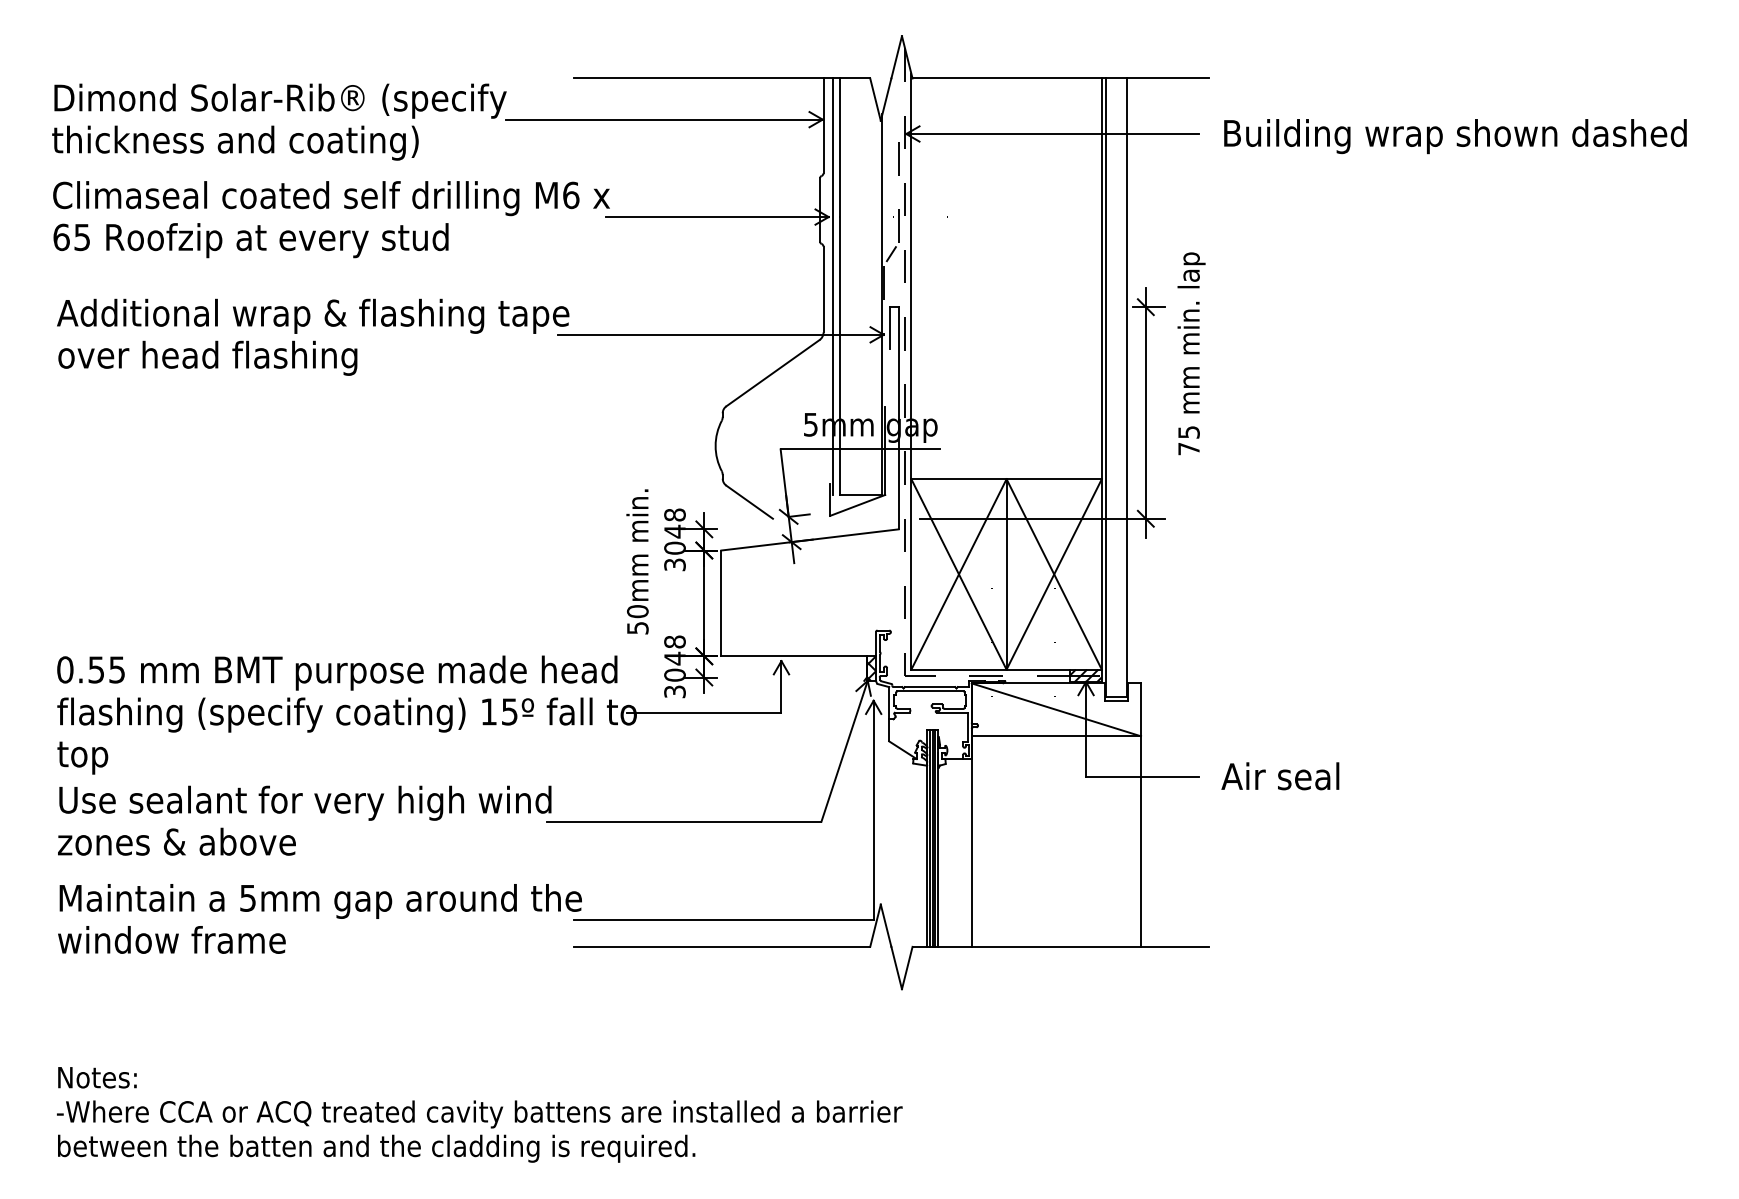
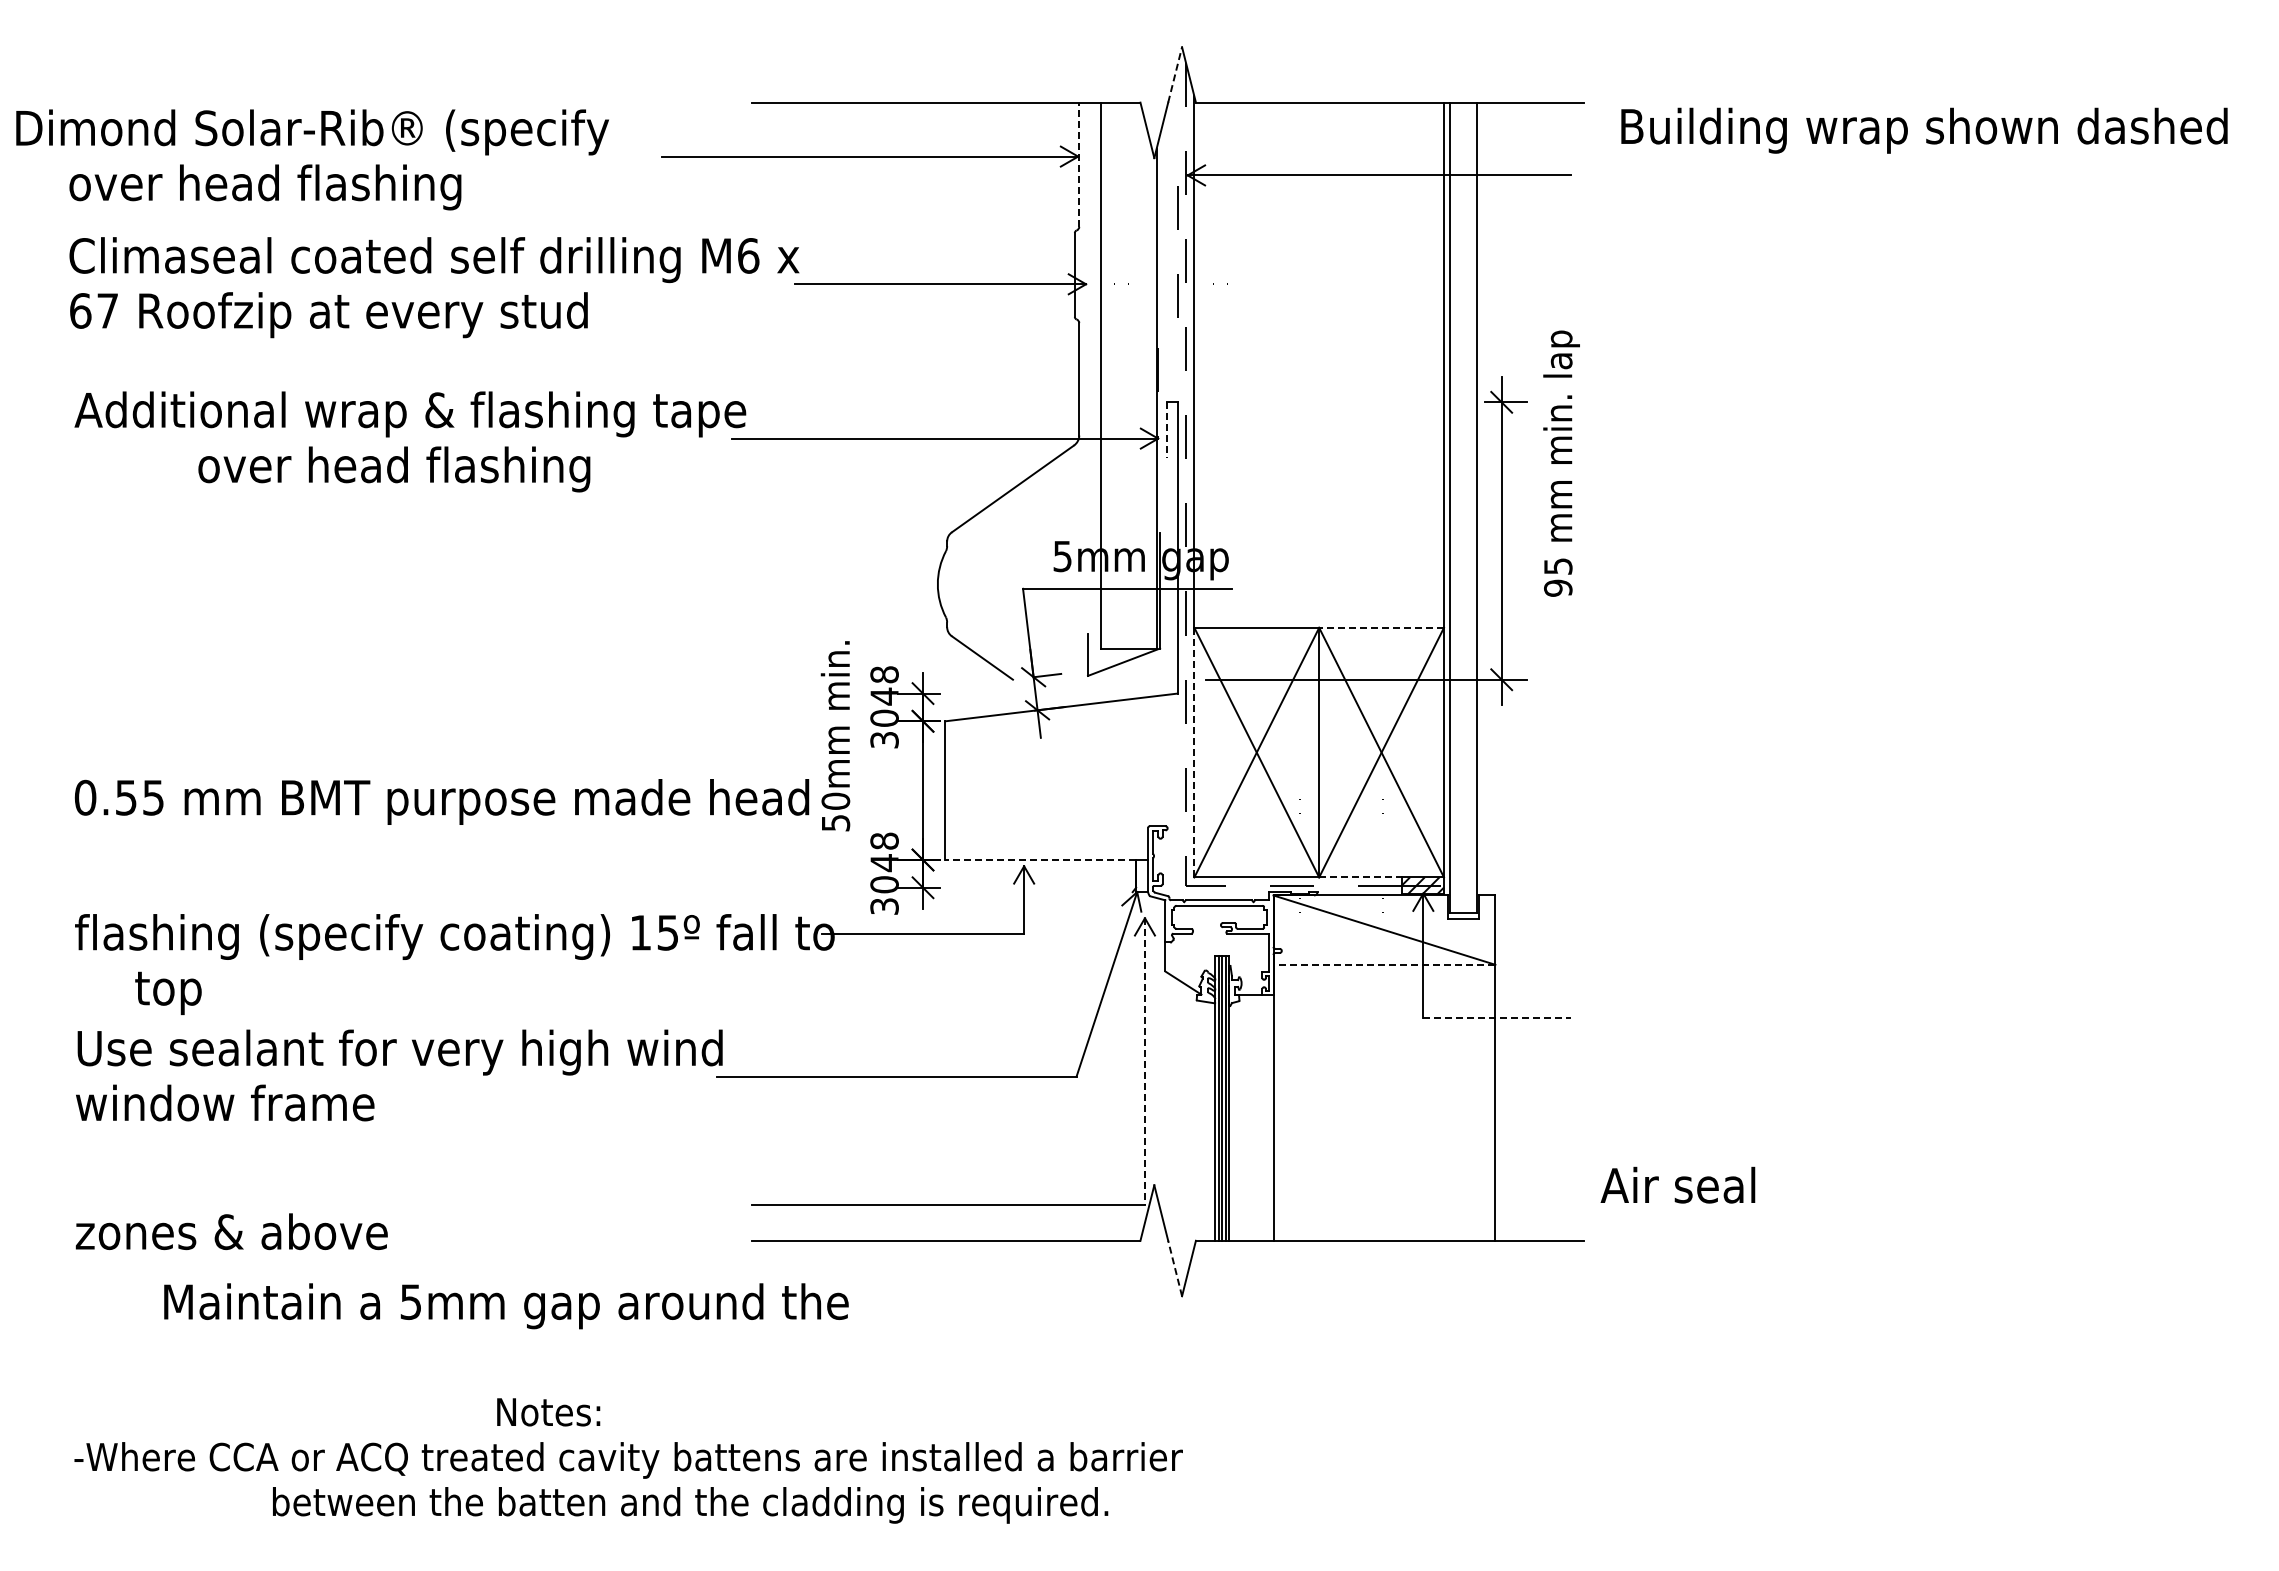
line: (896, 57) -> (1175, 74), solid -> dashed
text: (280, 101) -> (312, 132), moved
line: (823, 125) -> (1079, 164), solid -> dashed
text: (1455, 136) -> (1924, 130), moved
text: (235, 143) -> (308, 187), thickness and coating) -> over head flashing
text: (82, 237) -> (107, 310), 65 -> 67
line: (890, 253) -> (1167, 332), removed
line: (832, 286) -> (1091, 375), removed
line: (890, 328) -> (1166, 430), solid -> dashed
text: (207, 358) -> (394, 469), moved
text: (1189, 448) -> (1558, 587), 75 -> 95
line: (1054, 478) -> (1381, 627), solid -> dashed
line: (911, 574) -> (1194, 752), solid -> dashed
line: (793, 655) -> (1040, 859), solid -> dashed
hatch: (871, 668) -> (1142, 875), removed
line: (1038, 669) -> (1360, 877), solid -> dashed
text: (336, 672) -> (441, 801), moved
line: (1056, 736) -> (1384, 964), solid -> dashed
text: (82, 757) -> (168, 992), moved
text: (1279, 775) -> (1677, 1184), moved
line: (1142, 777) -> (1497, 1018), solid -> dashed
line: (873, 810) -> (1144, 1061), solid -> dashed
text: (176, 841) -> (231, 1102), zones & above -> window frame
text: (320, 901) -> (506, 1306), moved
text: (176, 939) -> (231, 1231), window frame -> zones & above
line: (896, 968) -> (1175, 1268), solid -> dashed
text: (97, 1077) -> (548, 1412), moved
text: (376, 1148) -> (690, 1505), moved

